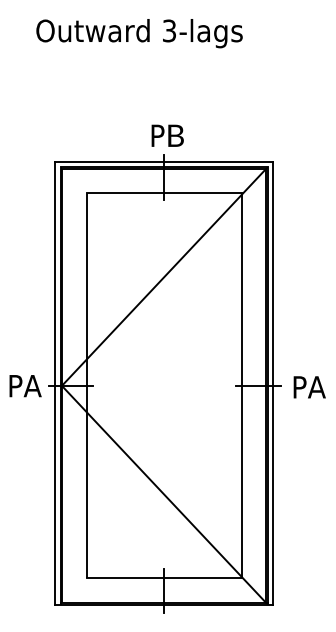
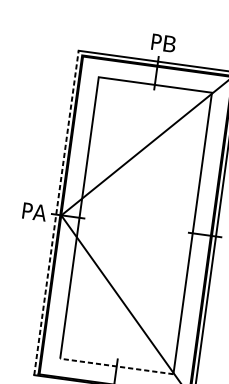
line: (54, 383) -> (56, 212), solid -> dashed
line: (163, 578) -> (116, 366), solid -> dashed

